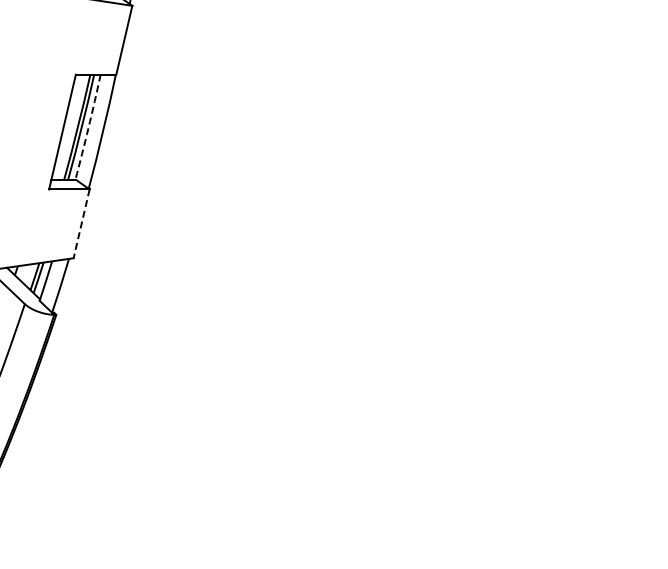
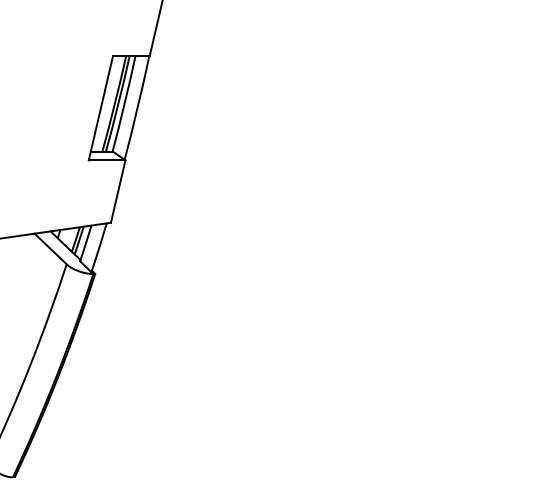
arc: (88, 127) -> (124, 104), dashed -> solid
line: (81, 224) -> (118, 192), dashed -> solid

